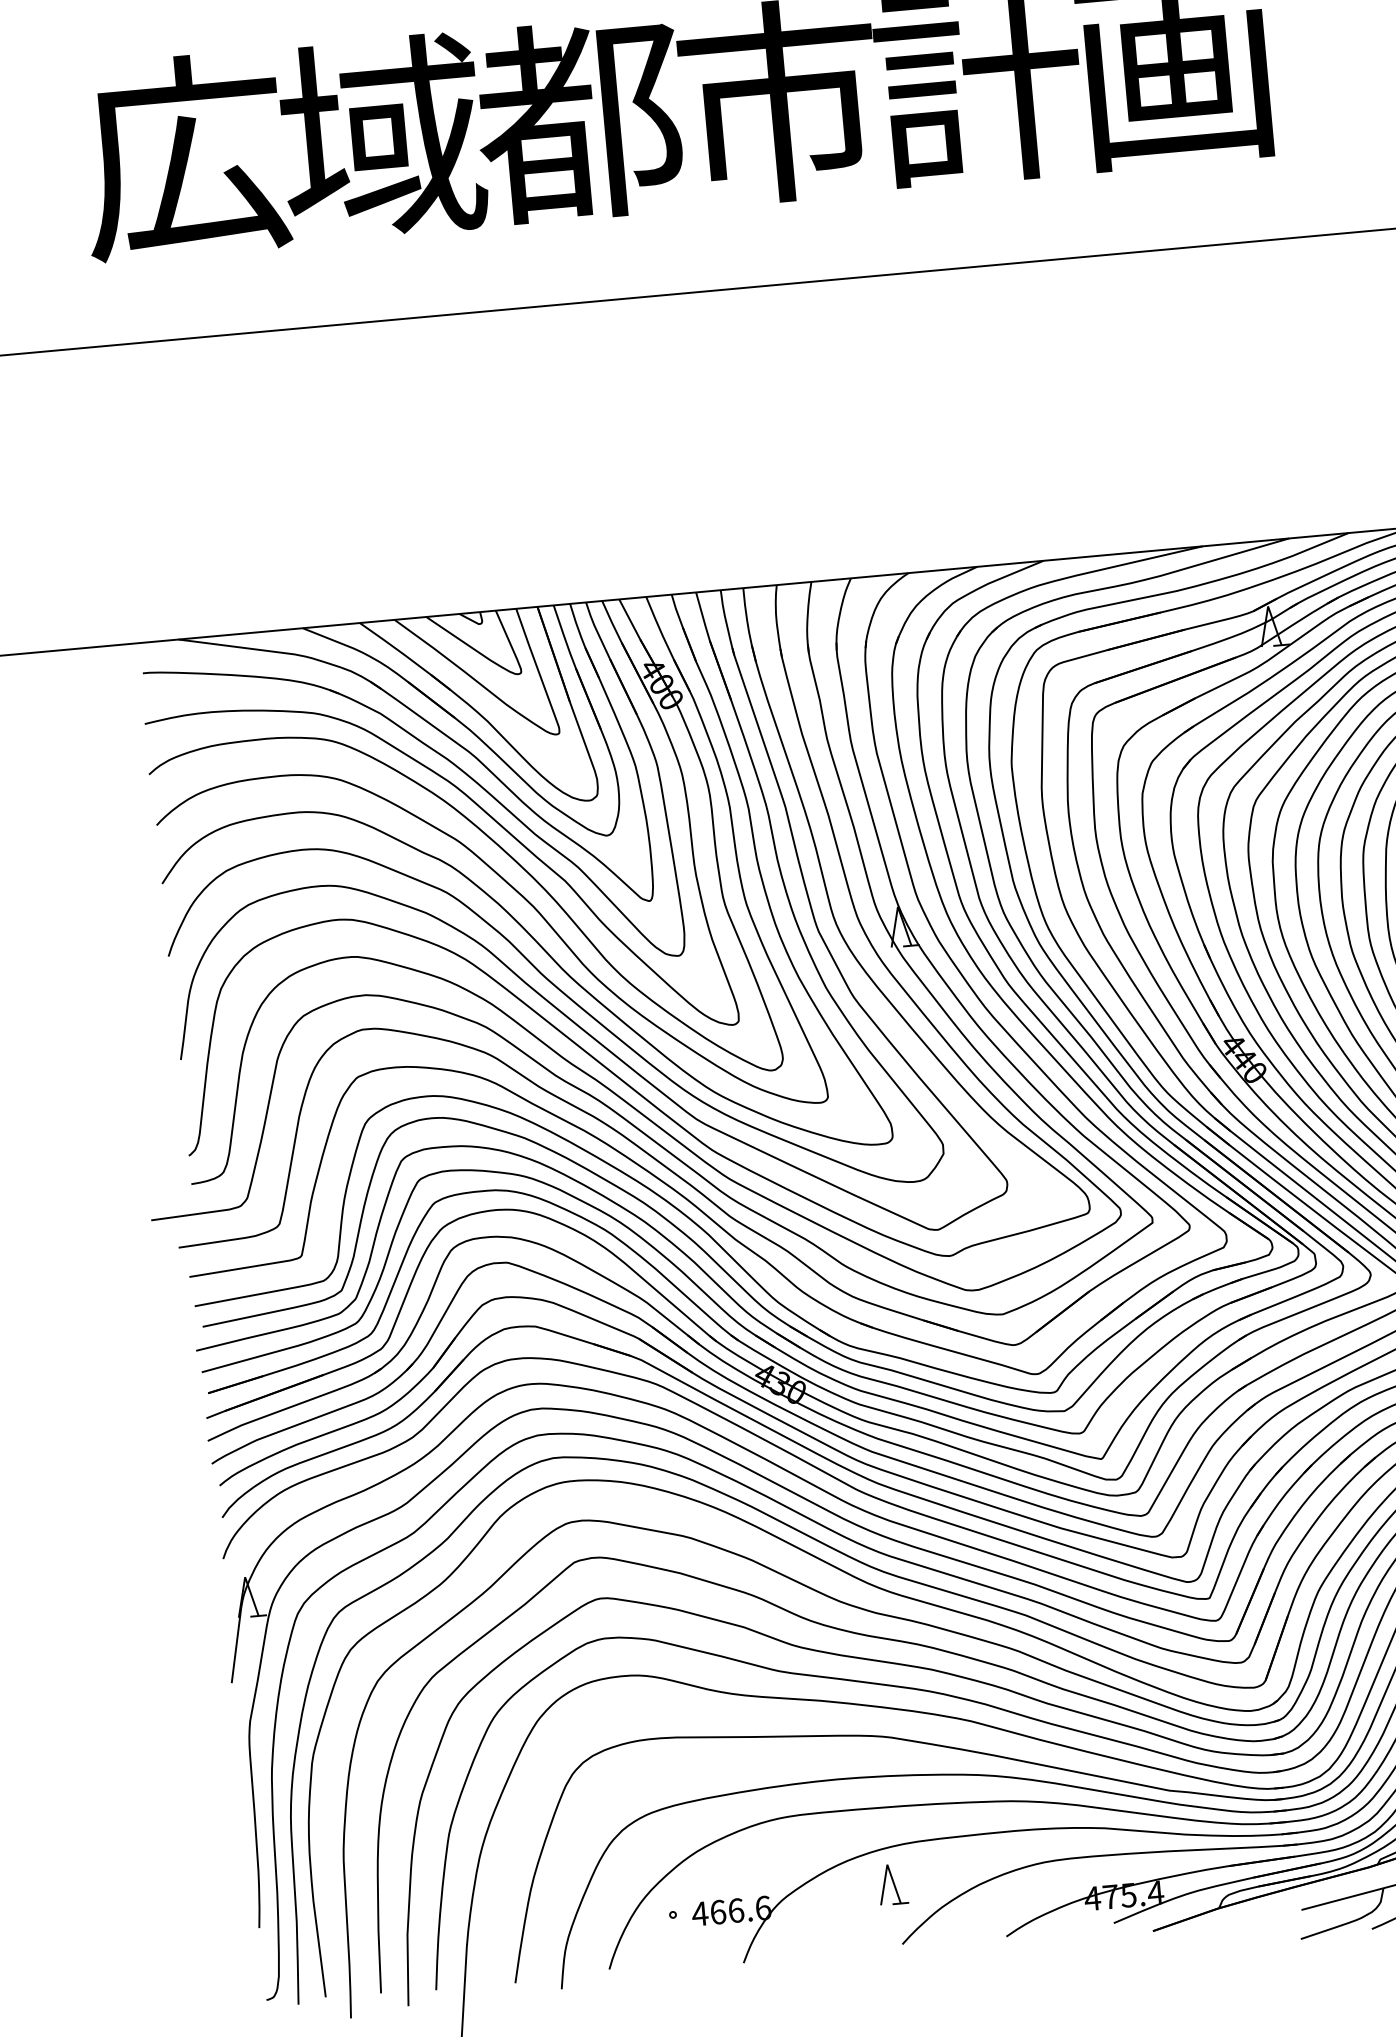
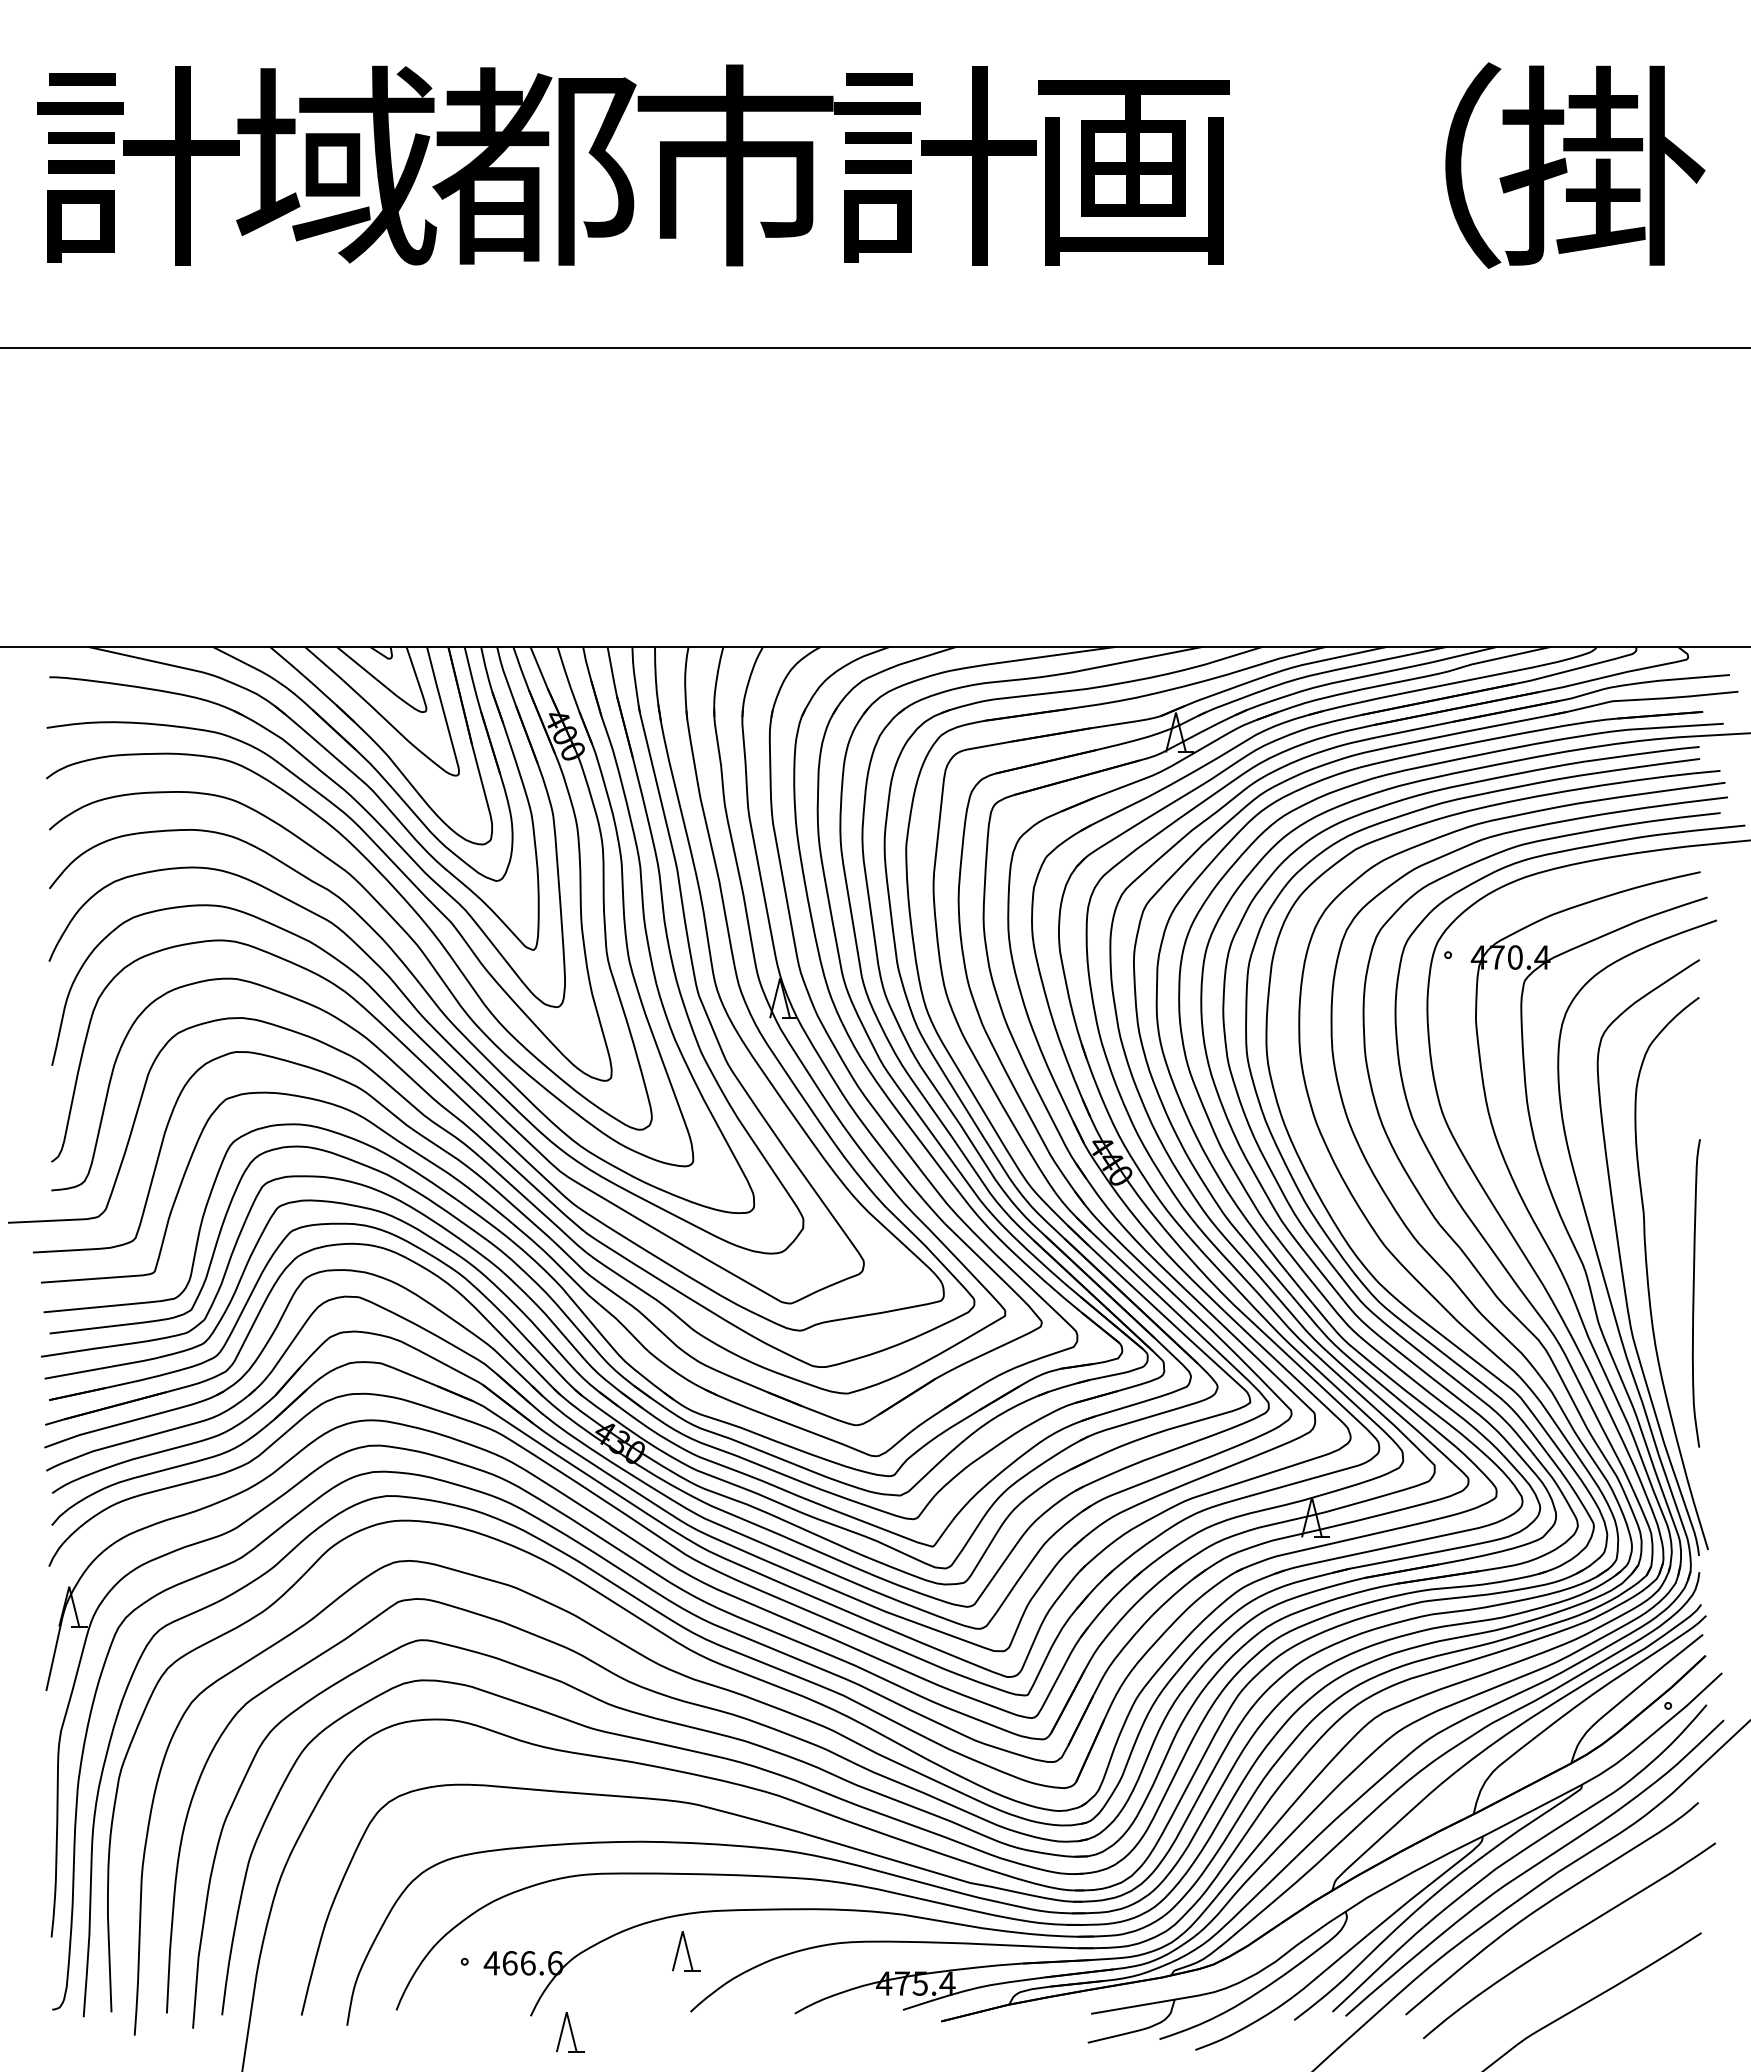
text: (184, 155) -> (137, 165), 広 -> 計
part: (784, 1975) -> (570, 2032), added

